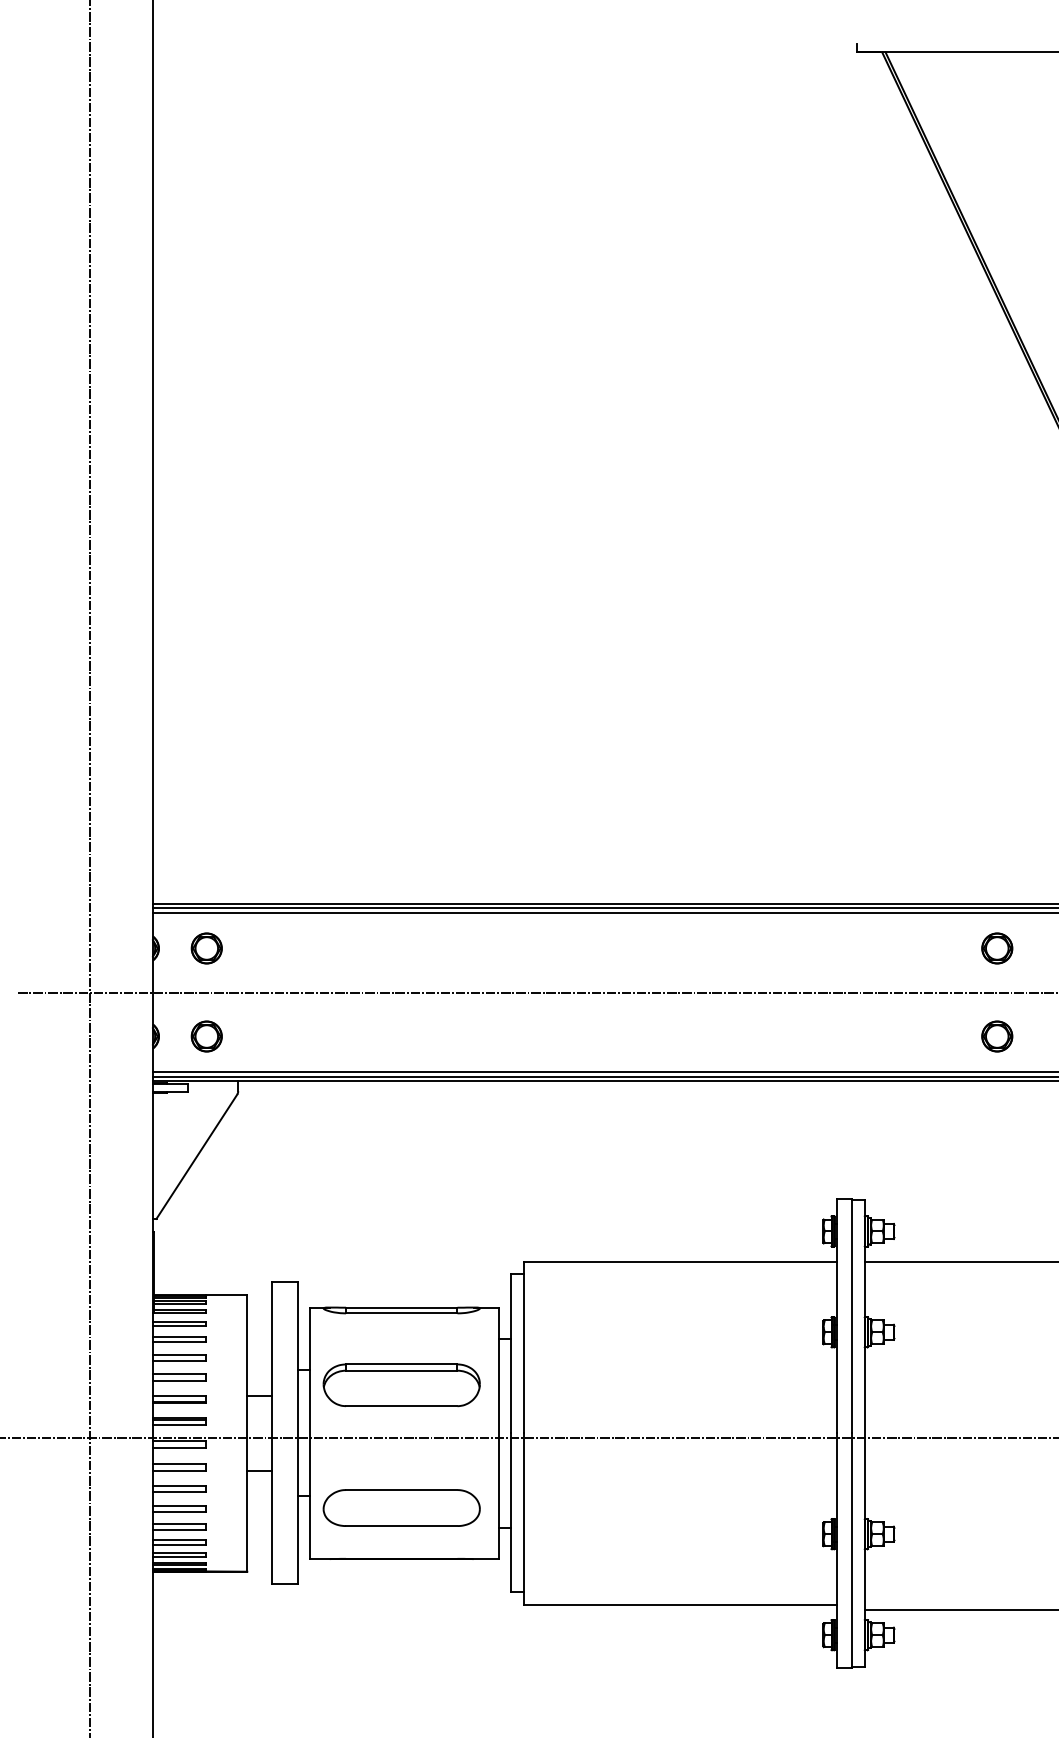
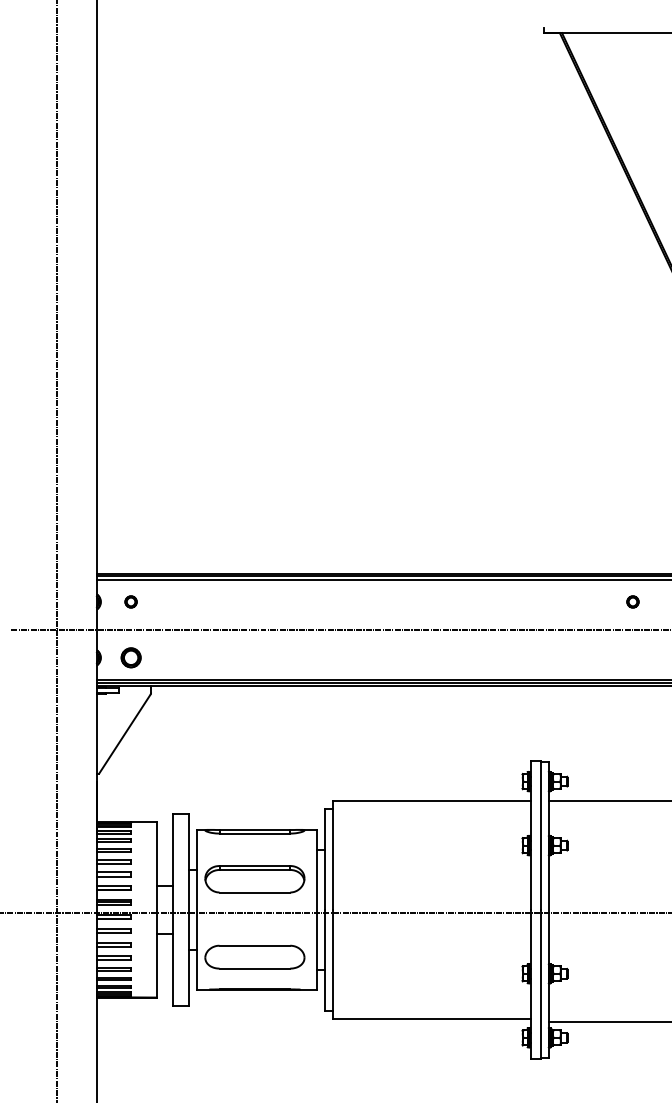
part: (205, 947) -> (130, 601), size x0.6
part: (996, 947) -> (632, 601), size x0.6
part: (996, 1035) -> (632, 657), removed

